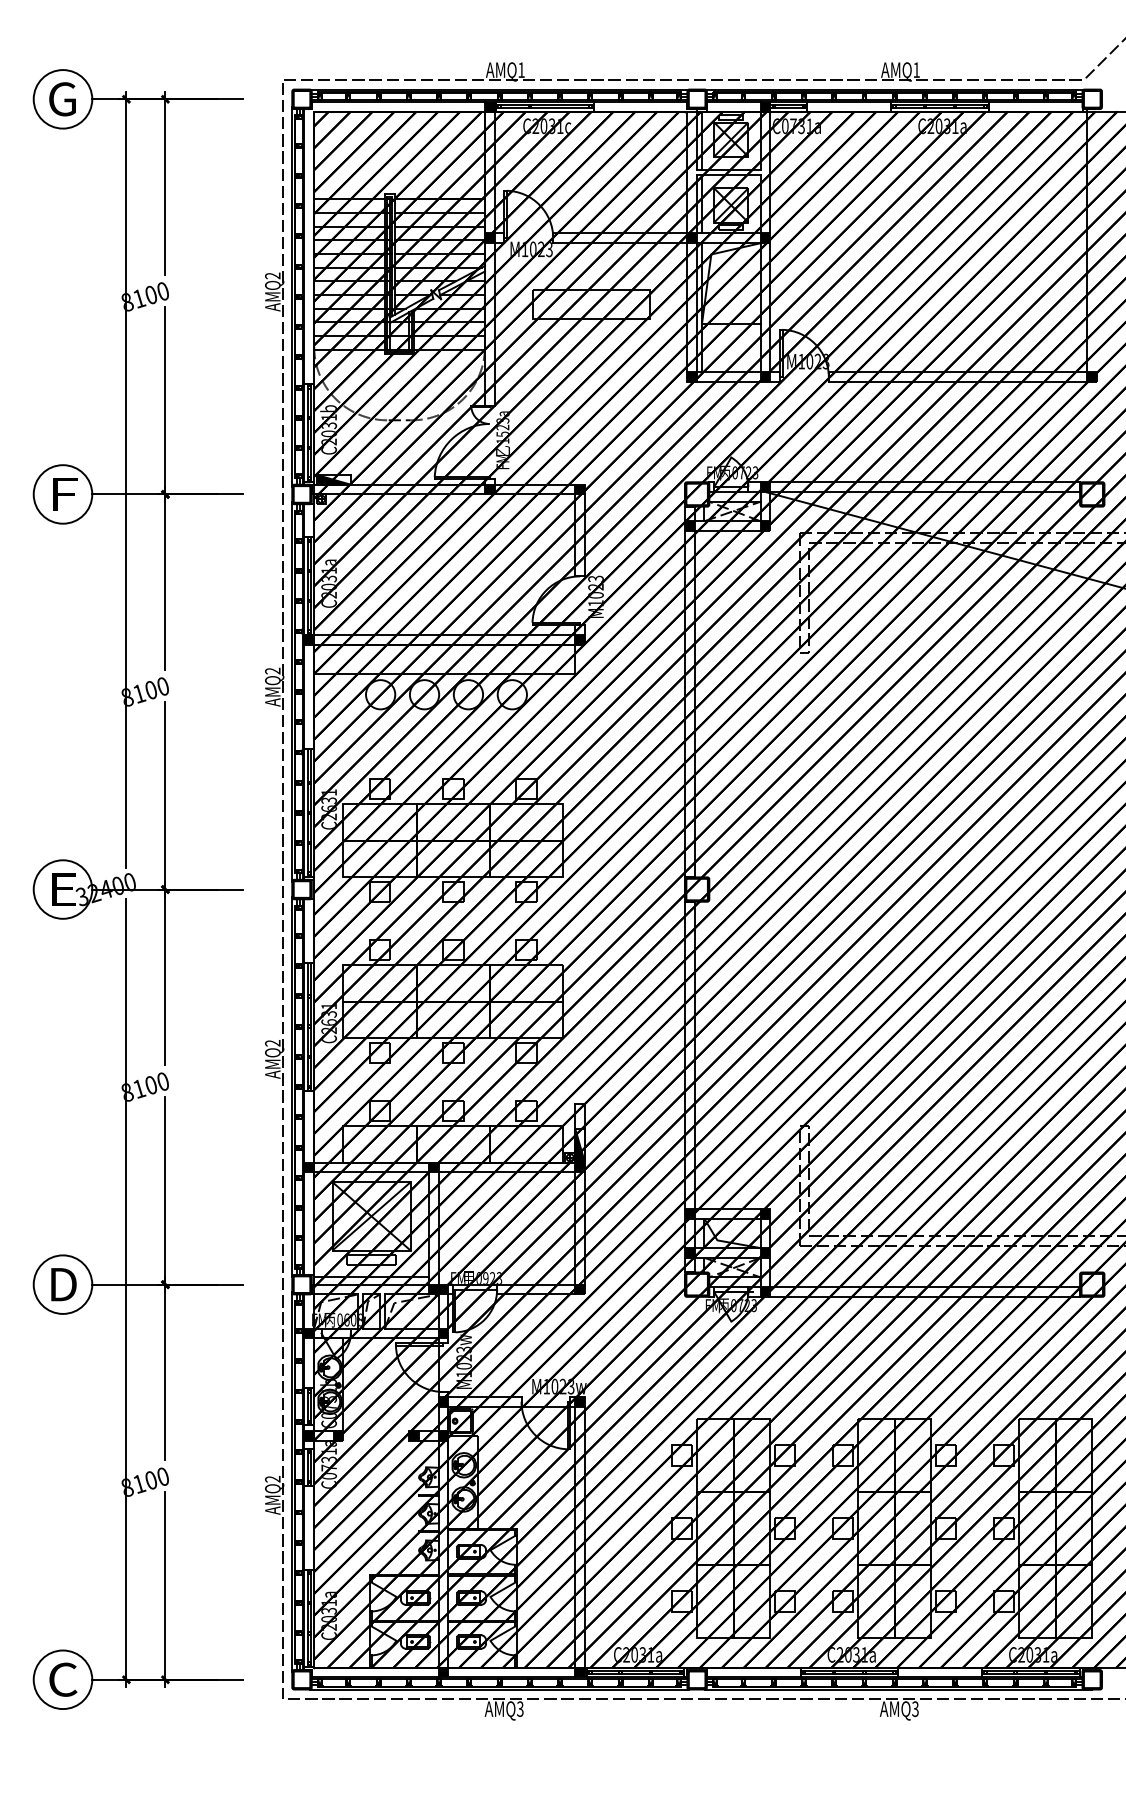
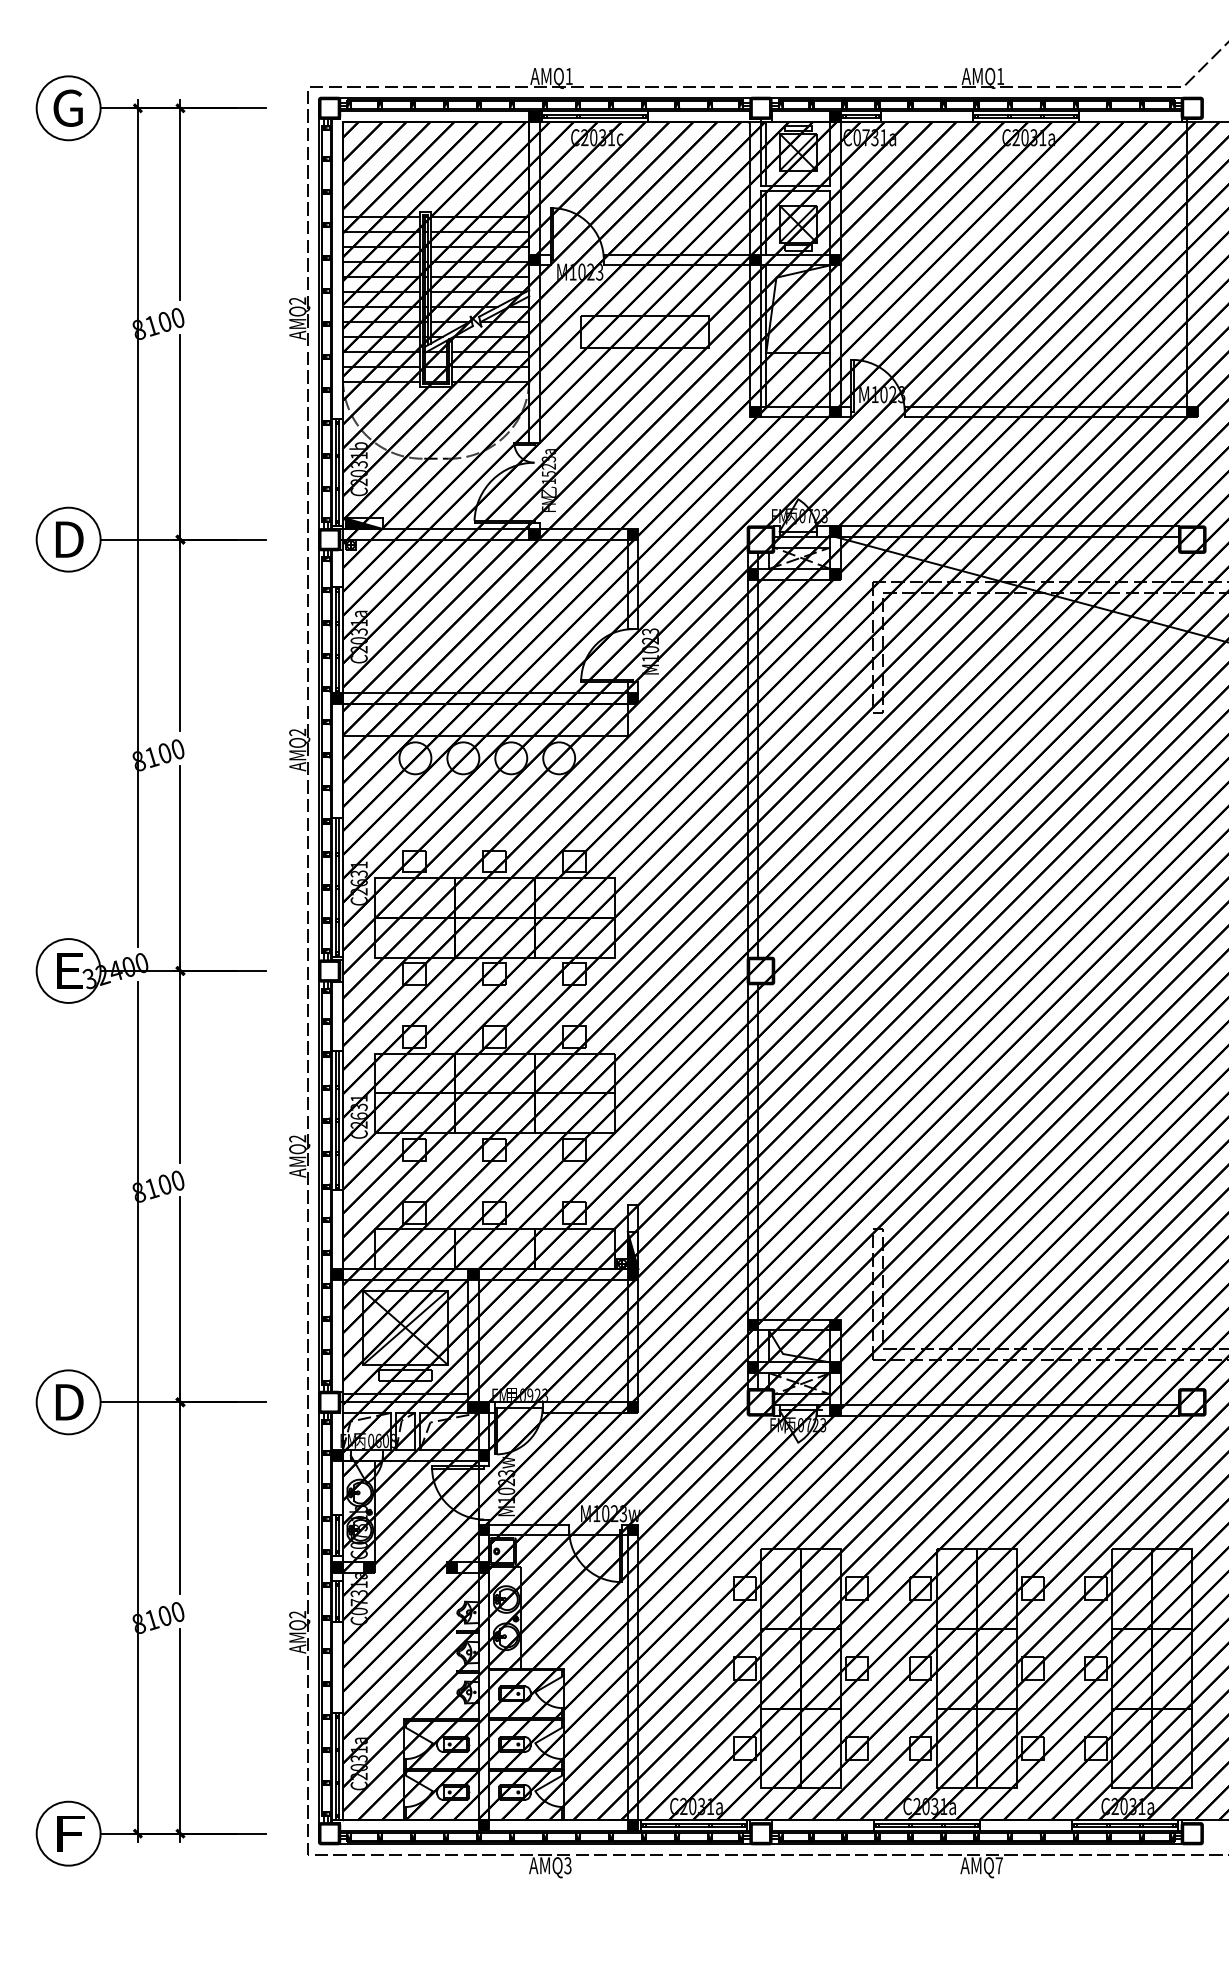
text: (63, 494) -> (69, 539), F -> D
text: (62, 1679) -> (68, 1833), C -> F
text: (914, 1708) -> (998, 1865), AMQ3 -> AMQ7

